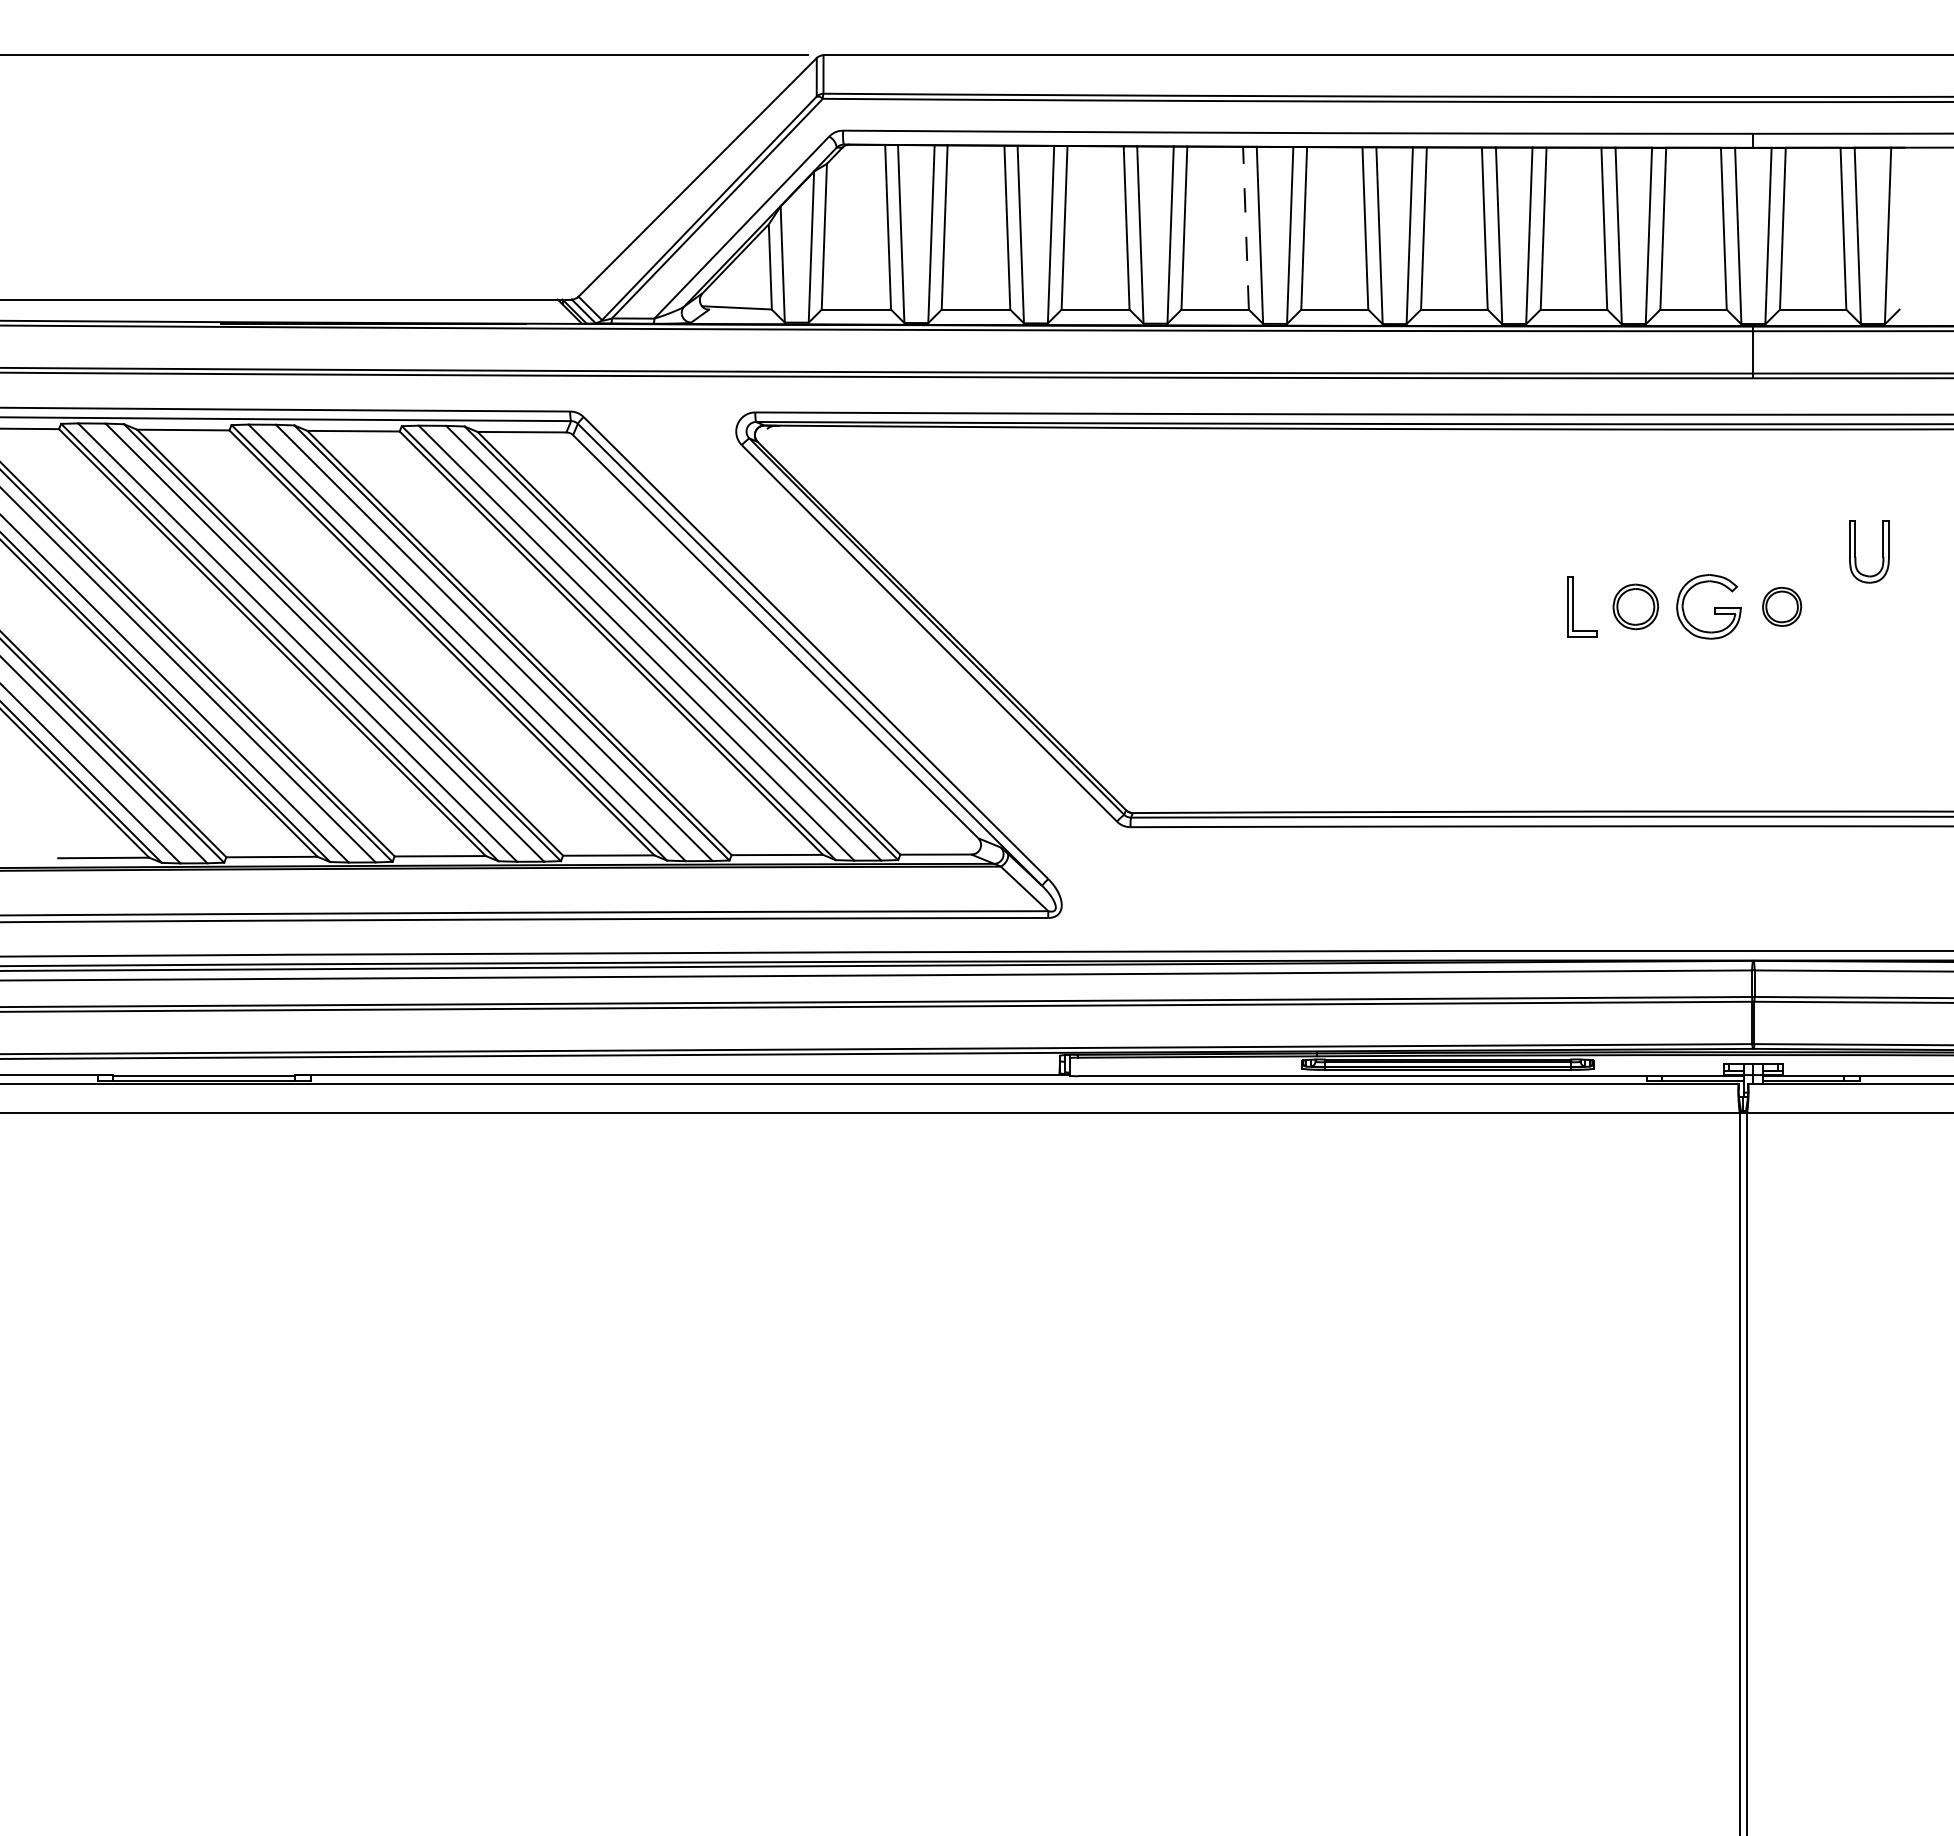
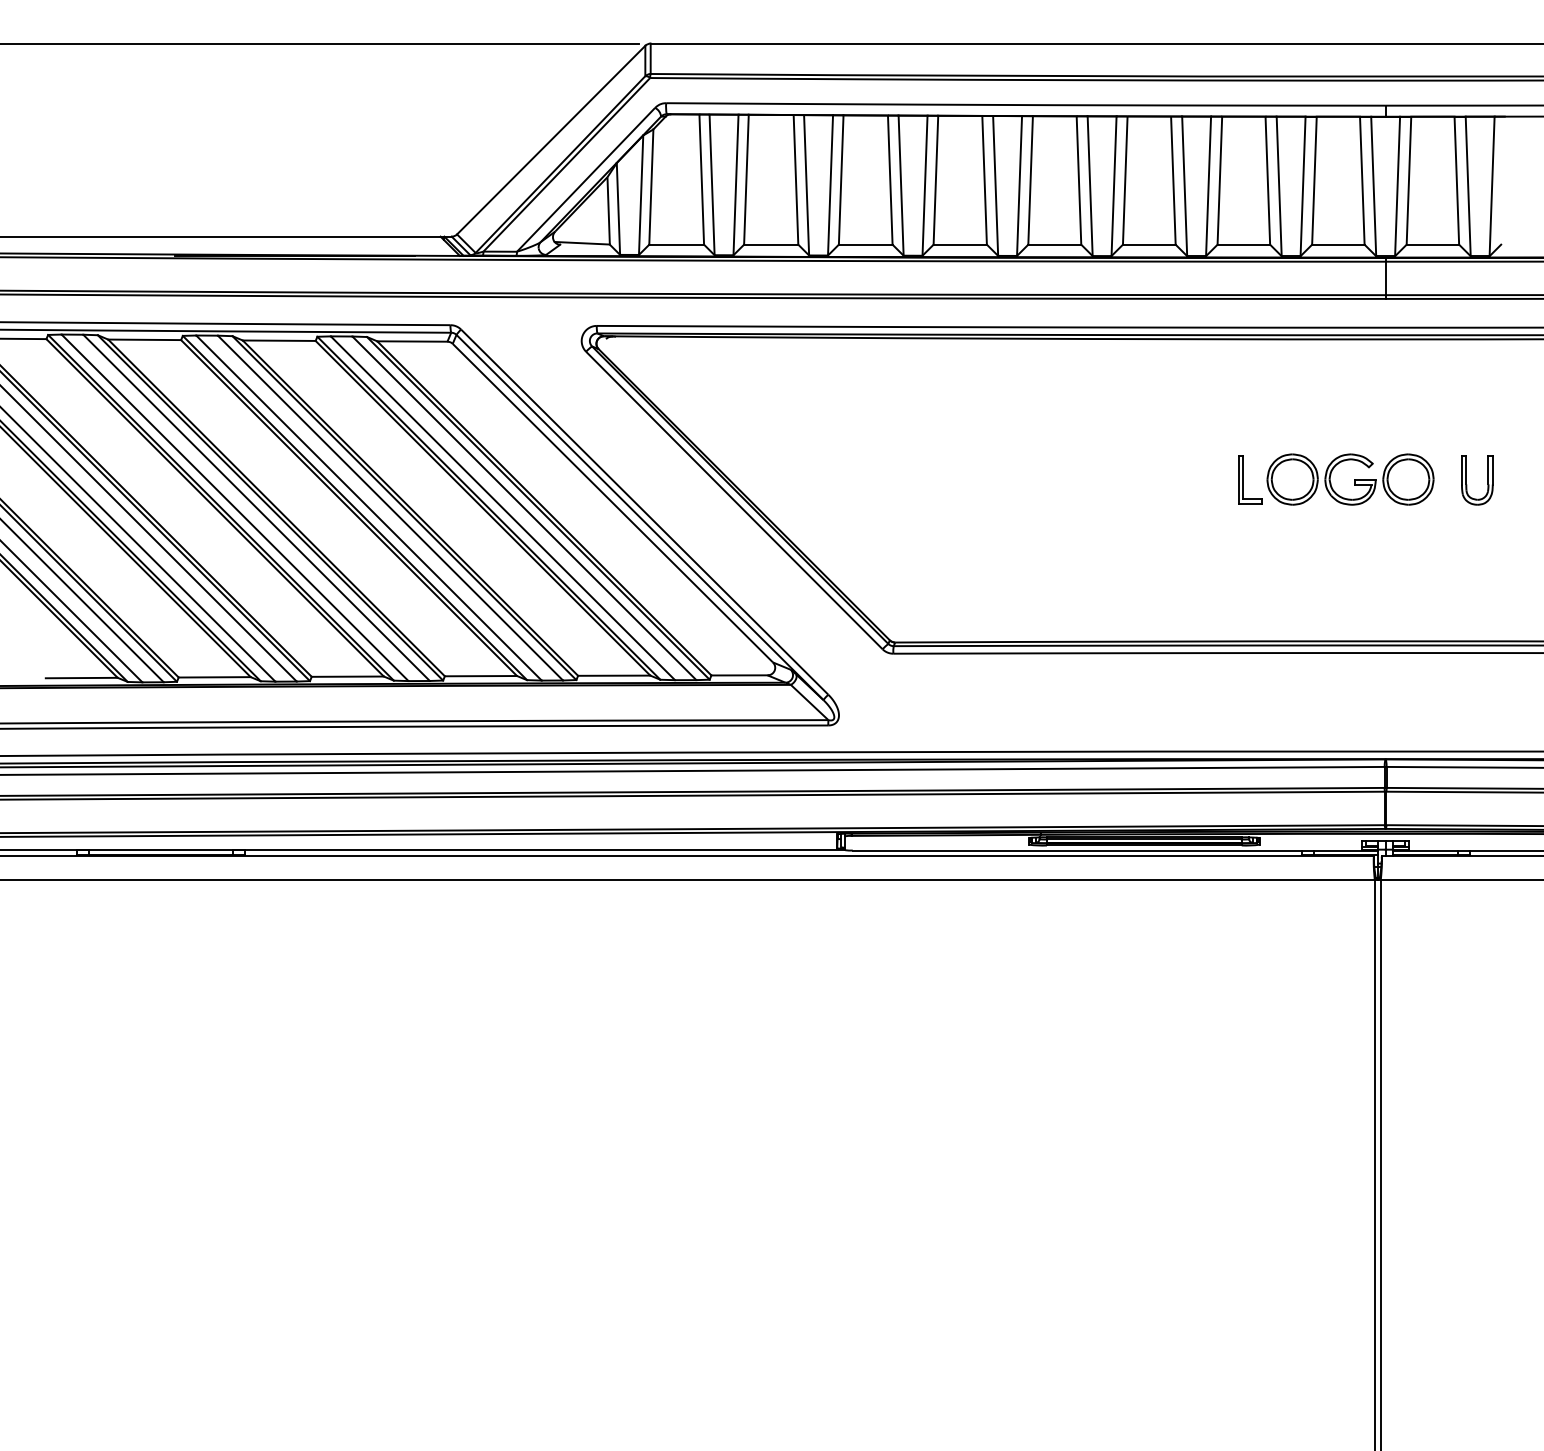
line: (1245, 227) -> (984, 179), dashed -> solid
part: (1882, 551) -> (1487, 480), moved
part: (1635, 606) -> (1292, 479), size x1.43
part: (1781, 606) -> (1407, 479), size x1.67

